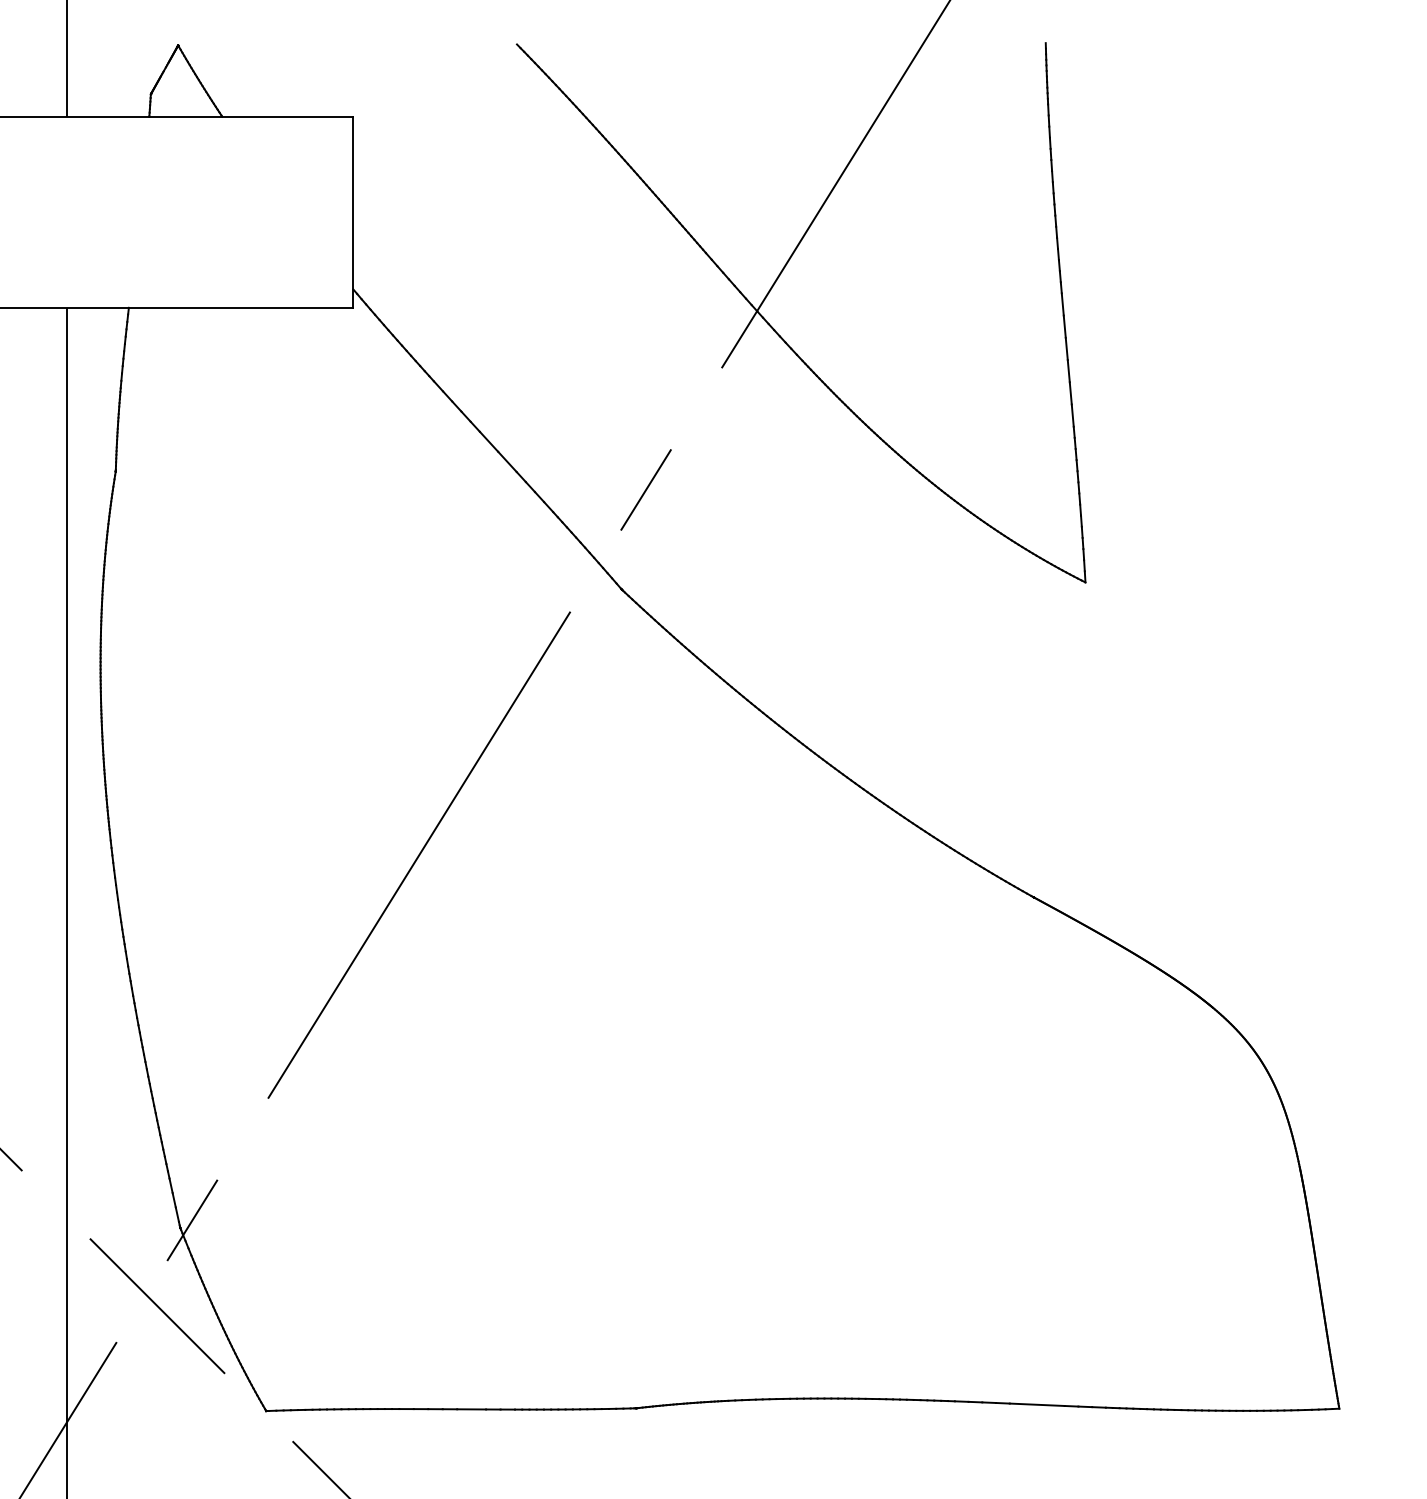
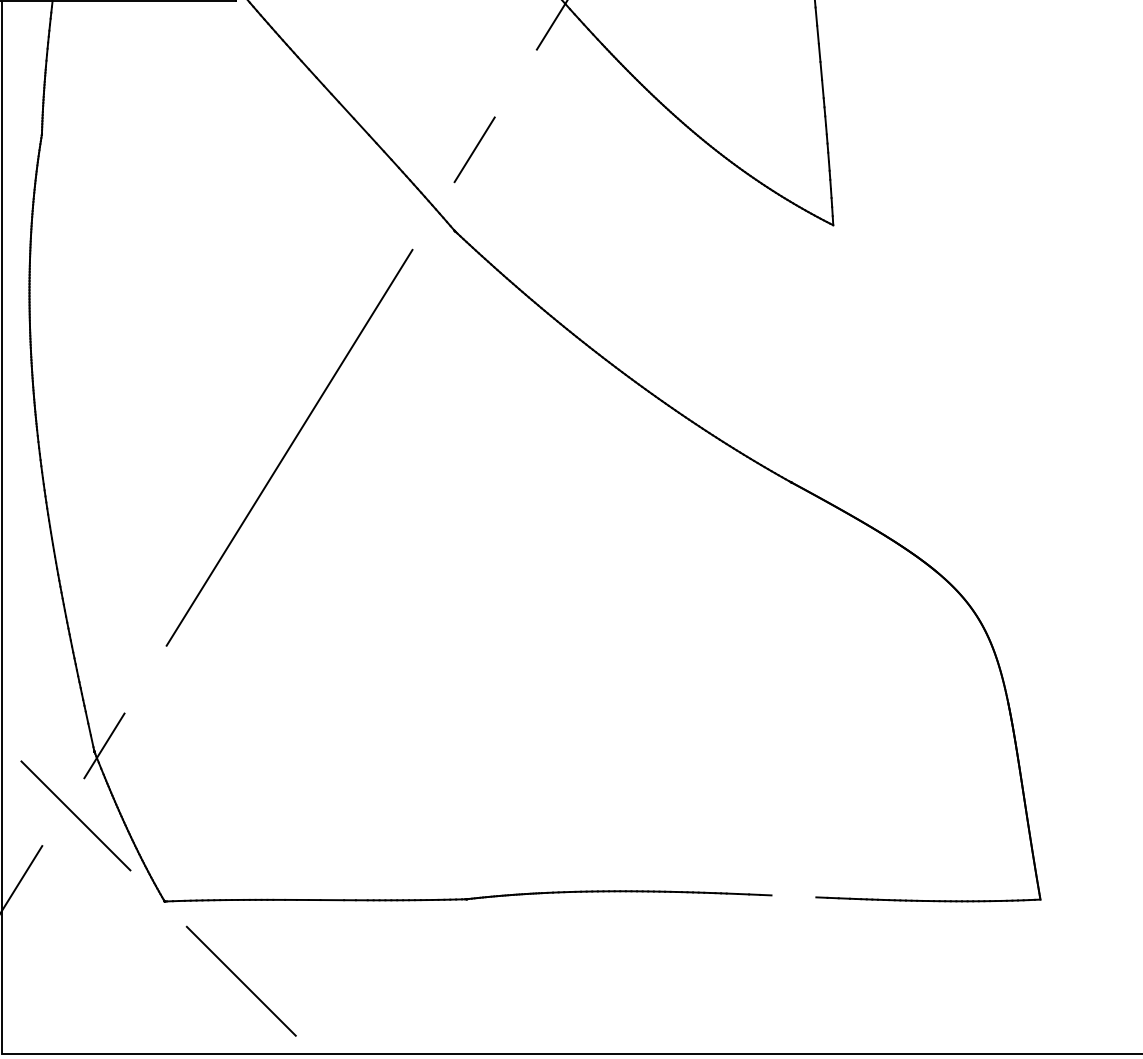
line: (1036, 1404) -> (793, 896), removed

